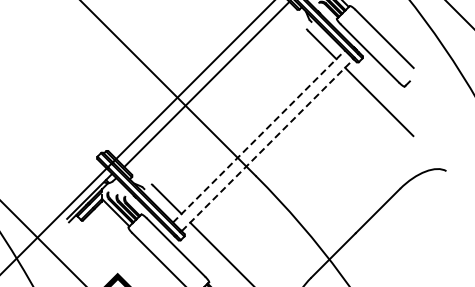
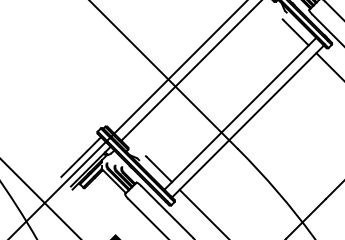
line: (259, 136) -> (240, 113), dashed -> solid
line: (267, 145) -> (247, 121), dashed -> solid
line: (78, 185) -> (80, 157), added

